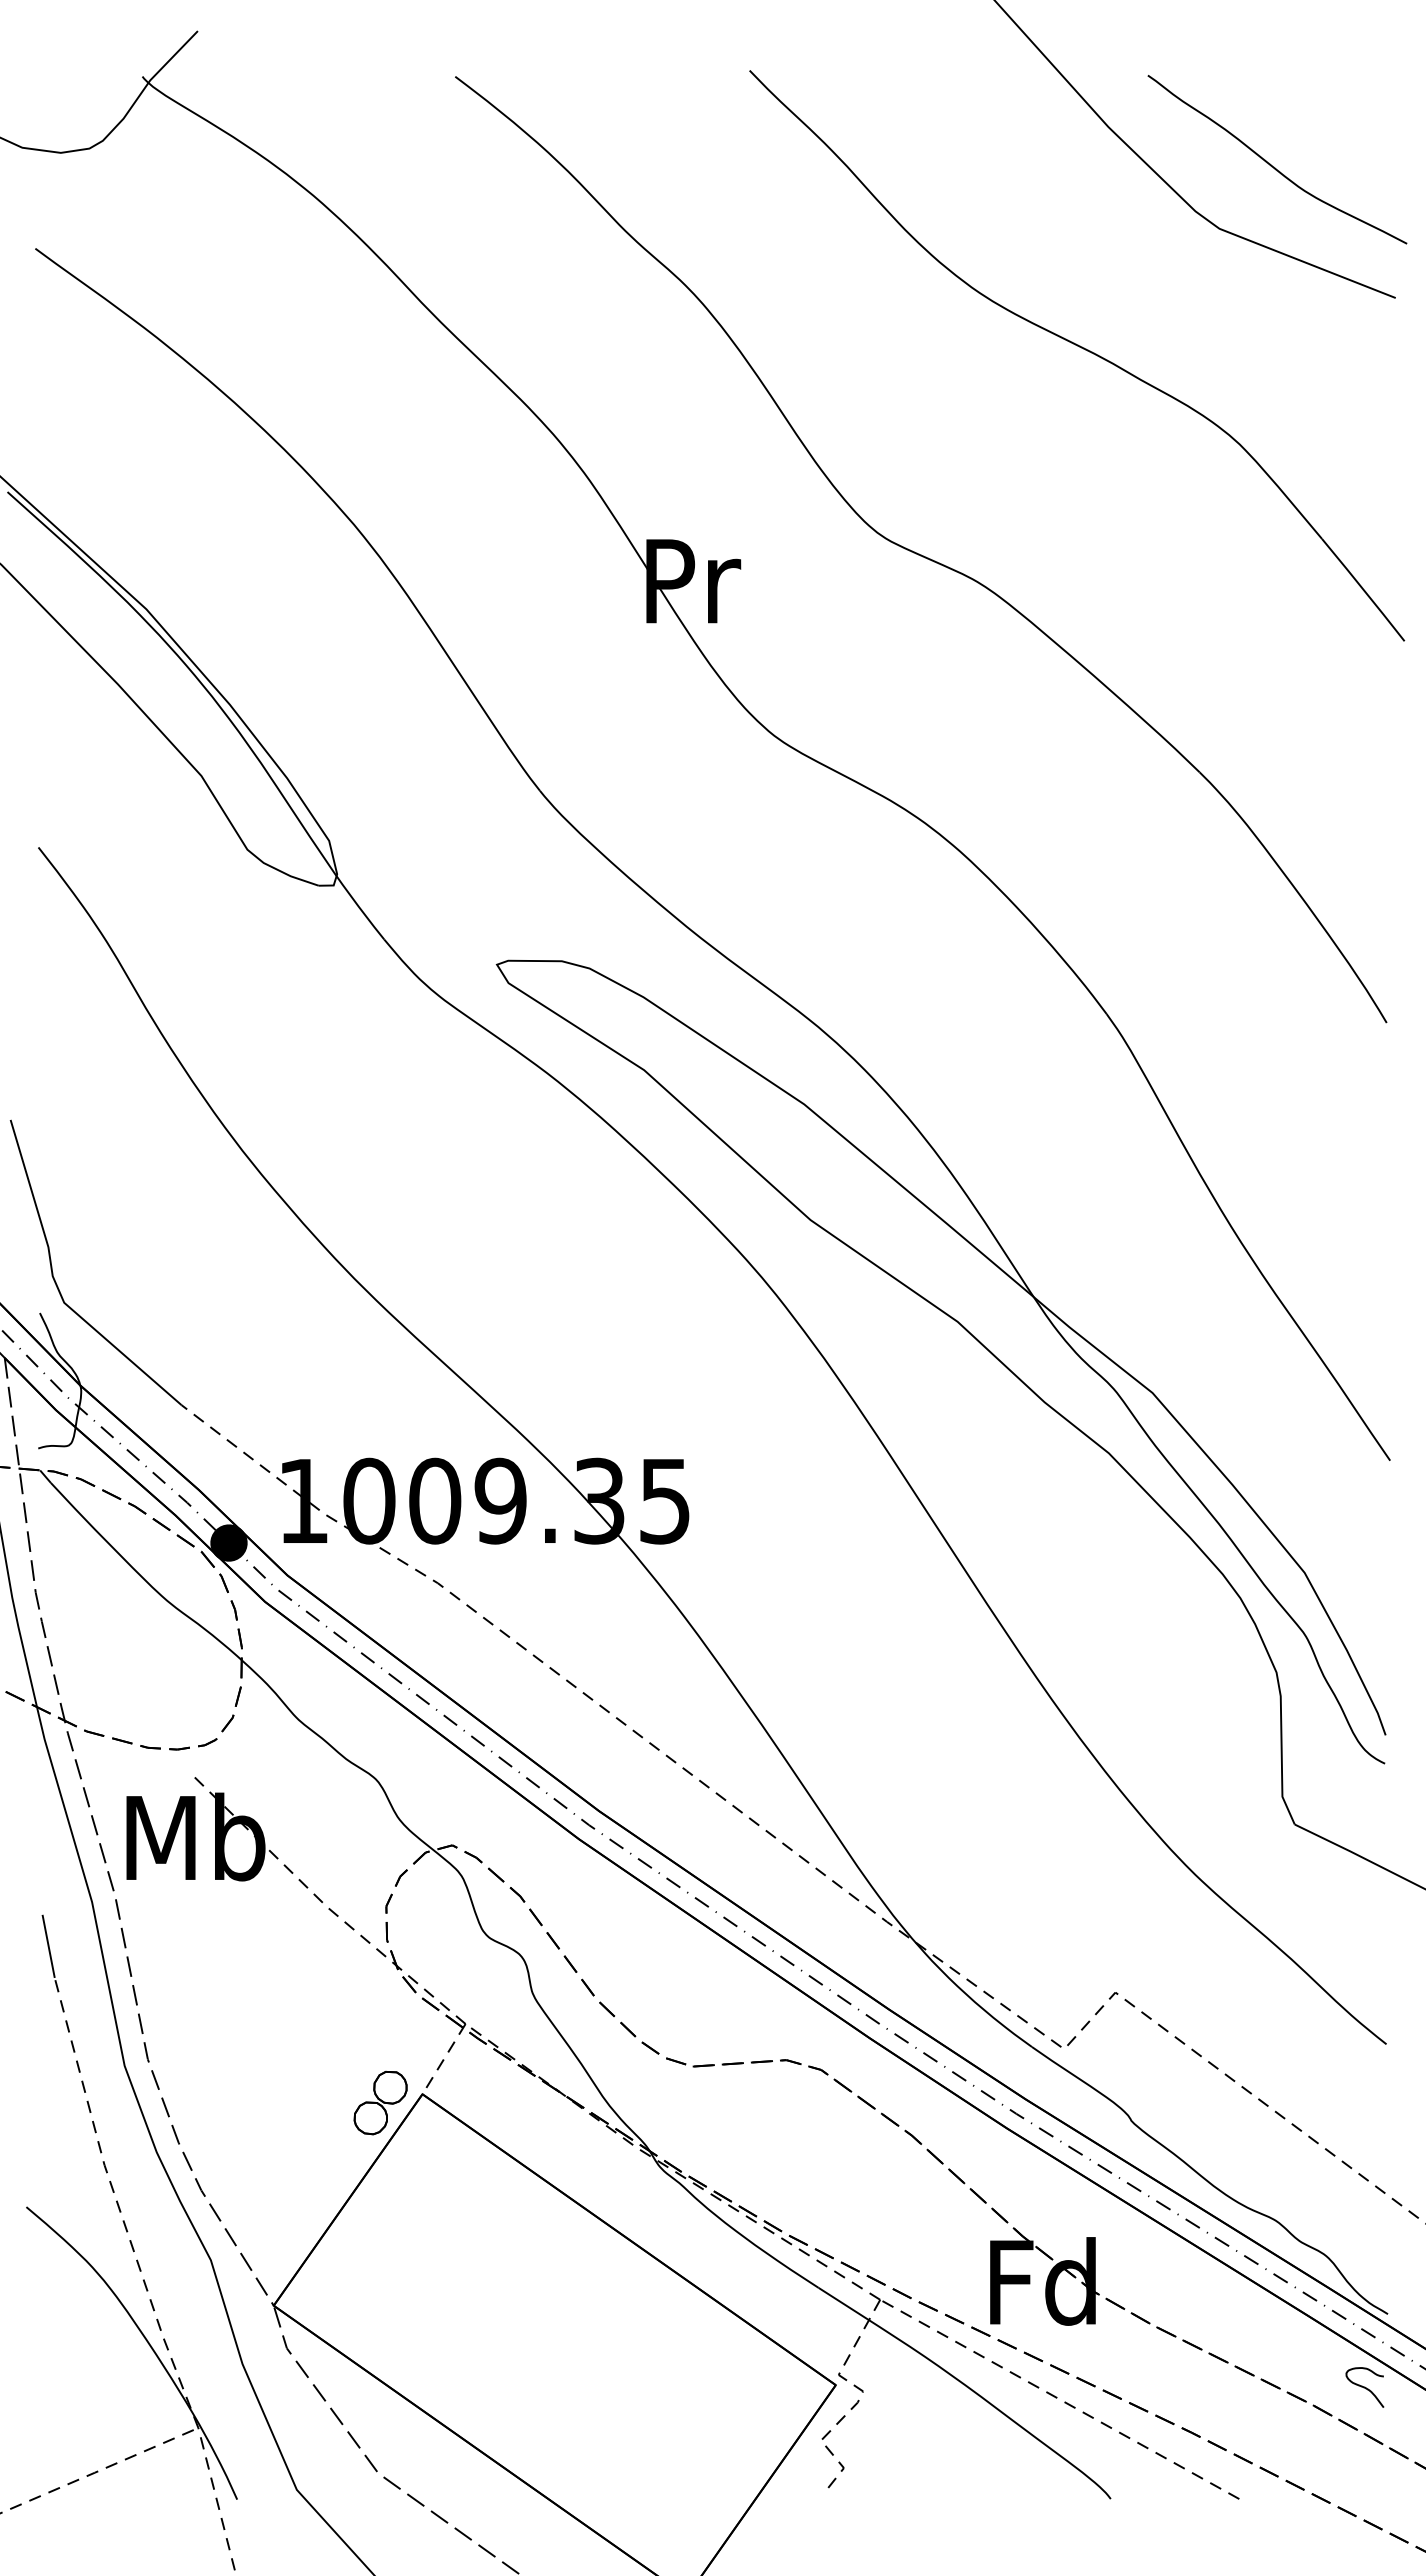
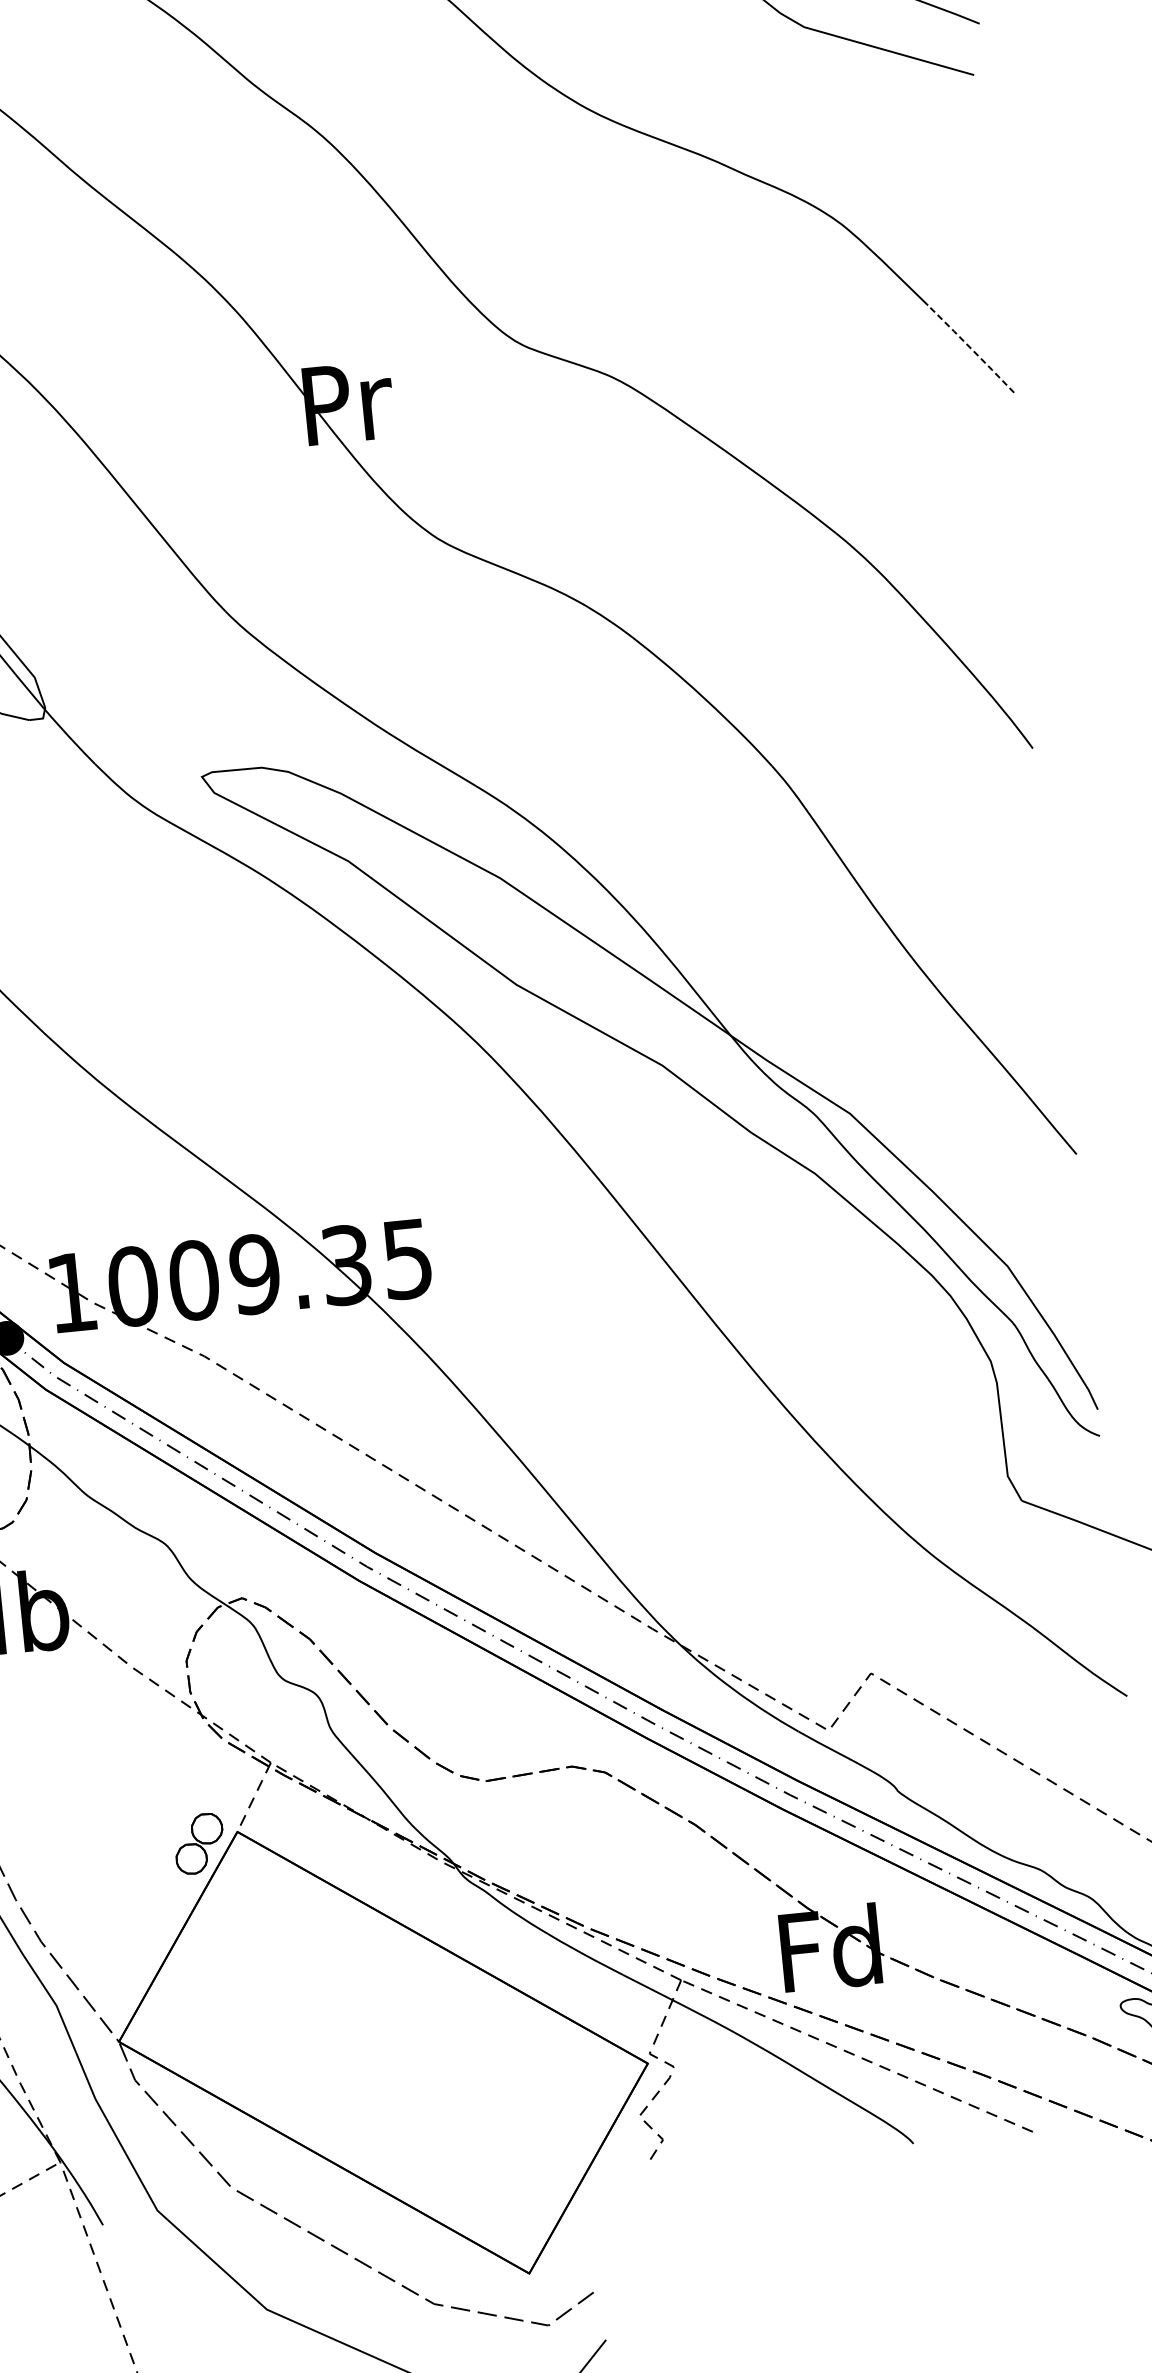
line: (1363, 589) -> (971, 348), solid -> dashed

